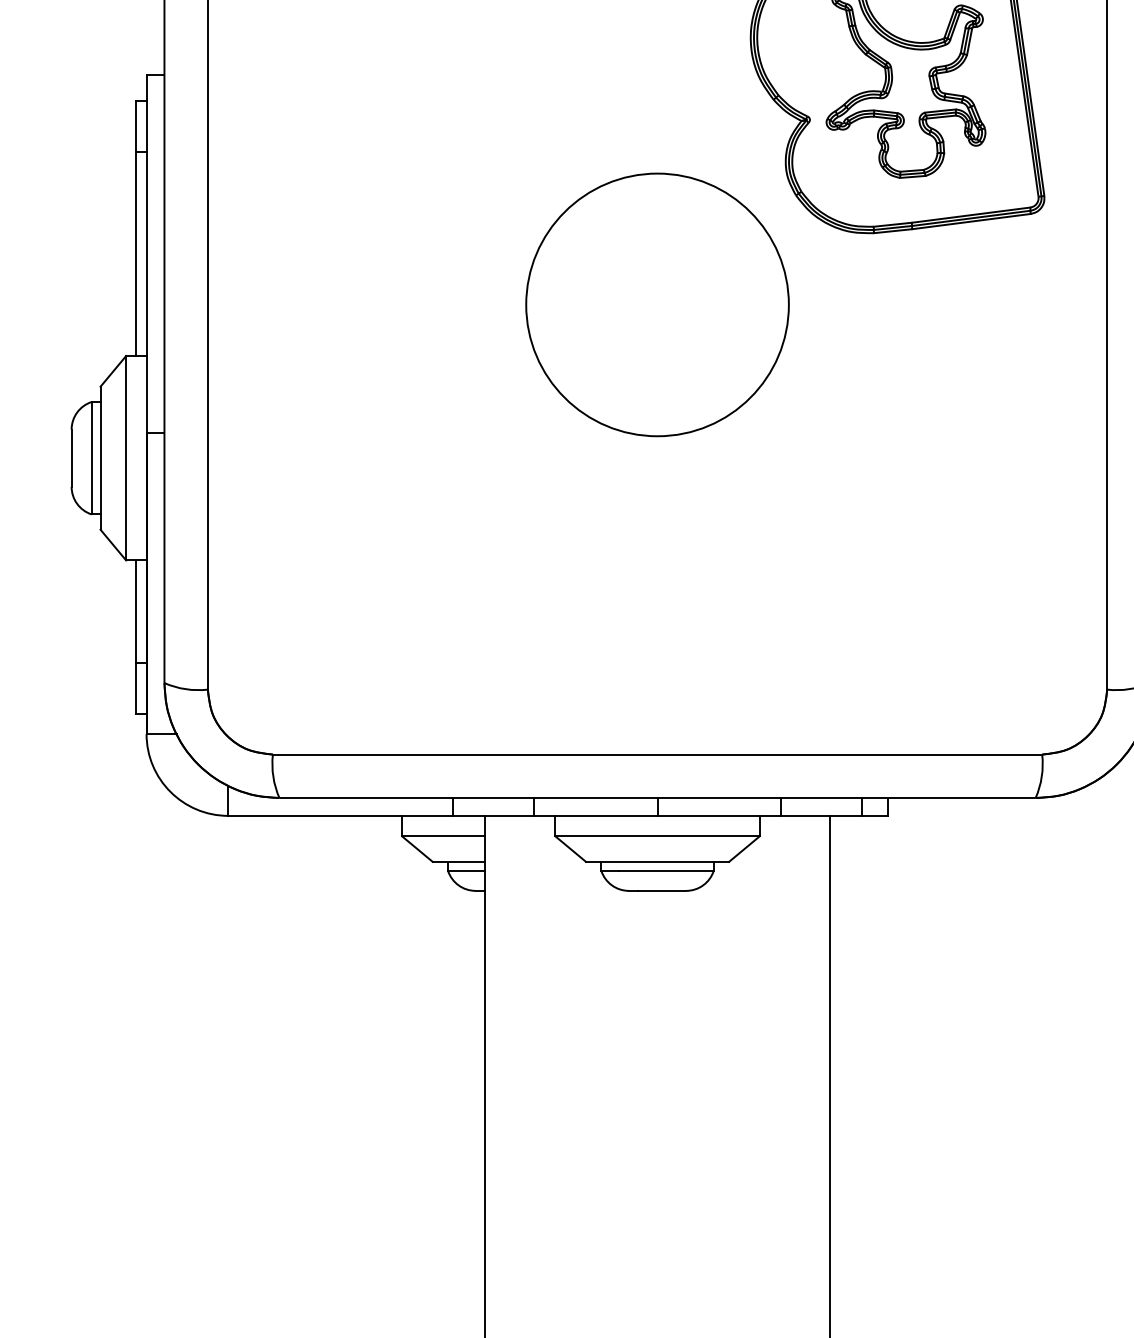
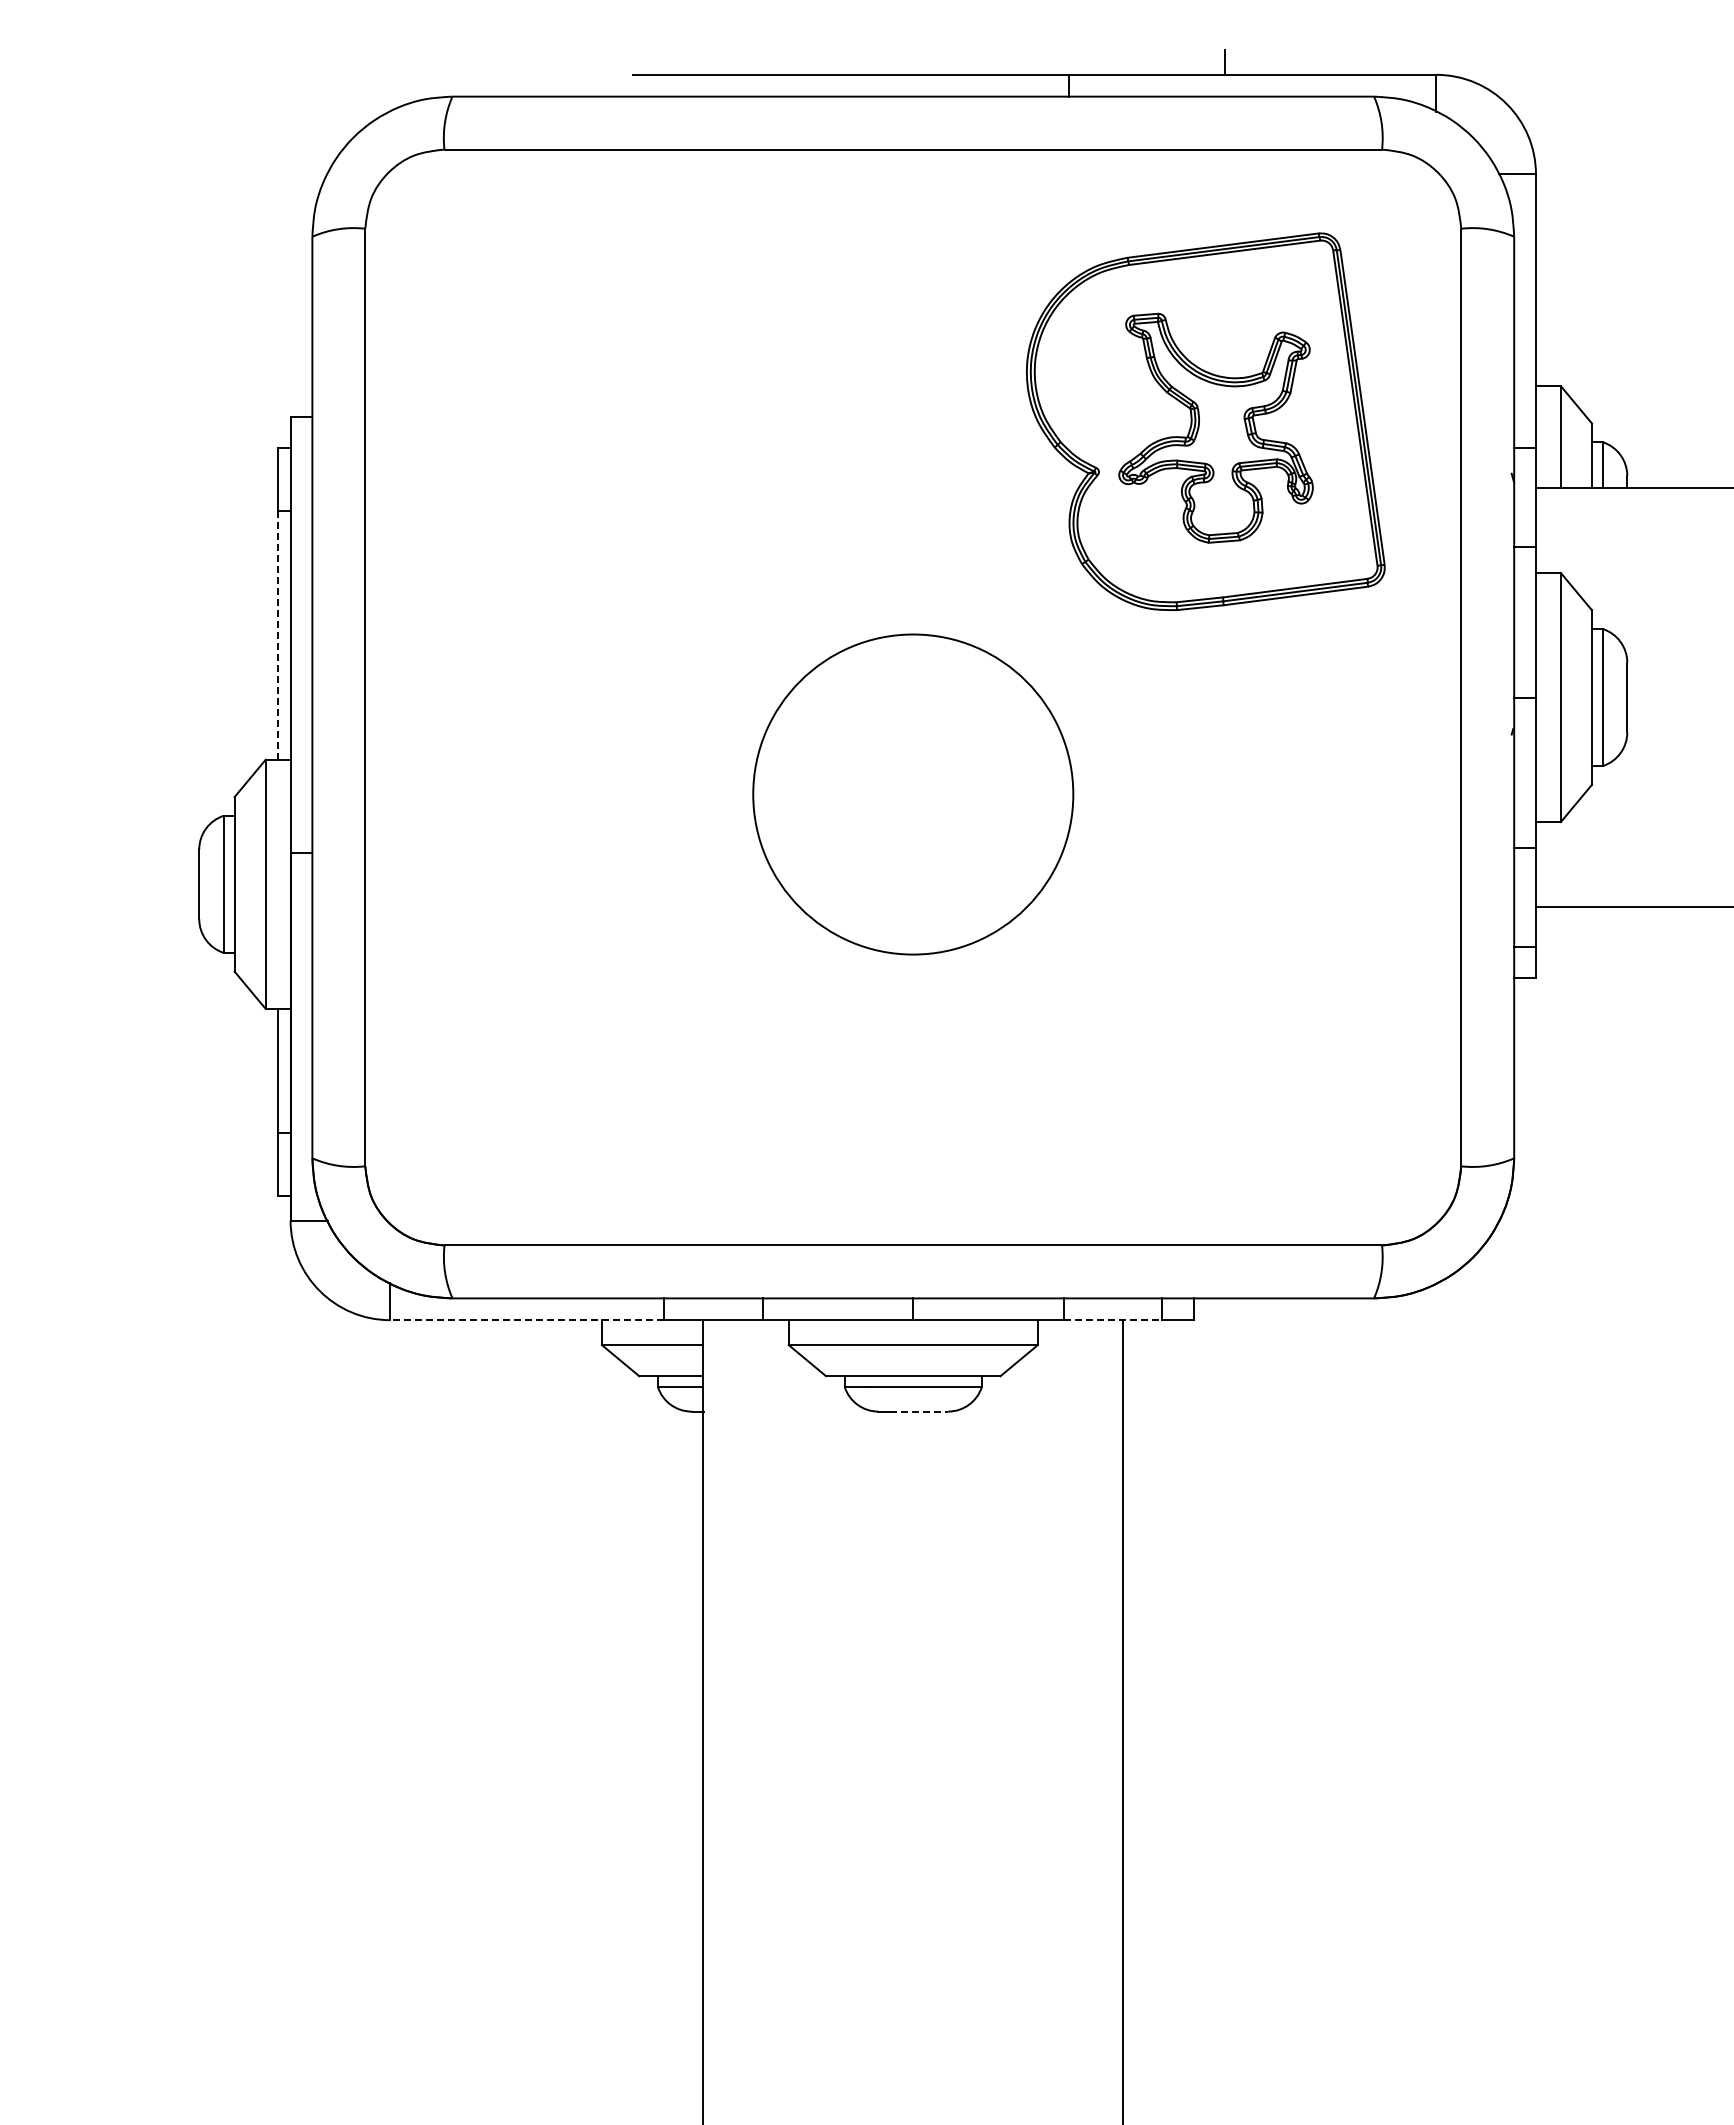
line: (136, 254) -> (278, 635), solid -> dashed
circle: (657, 304) -> (913, 794), moved
line: (340, 816) -> (527, 1320), solid -> dashed
line: (821, 816) -> (1113, 1320), solid -> dashed
line: (662, 890) -> (919, 1411), solid -> dashed

